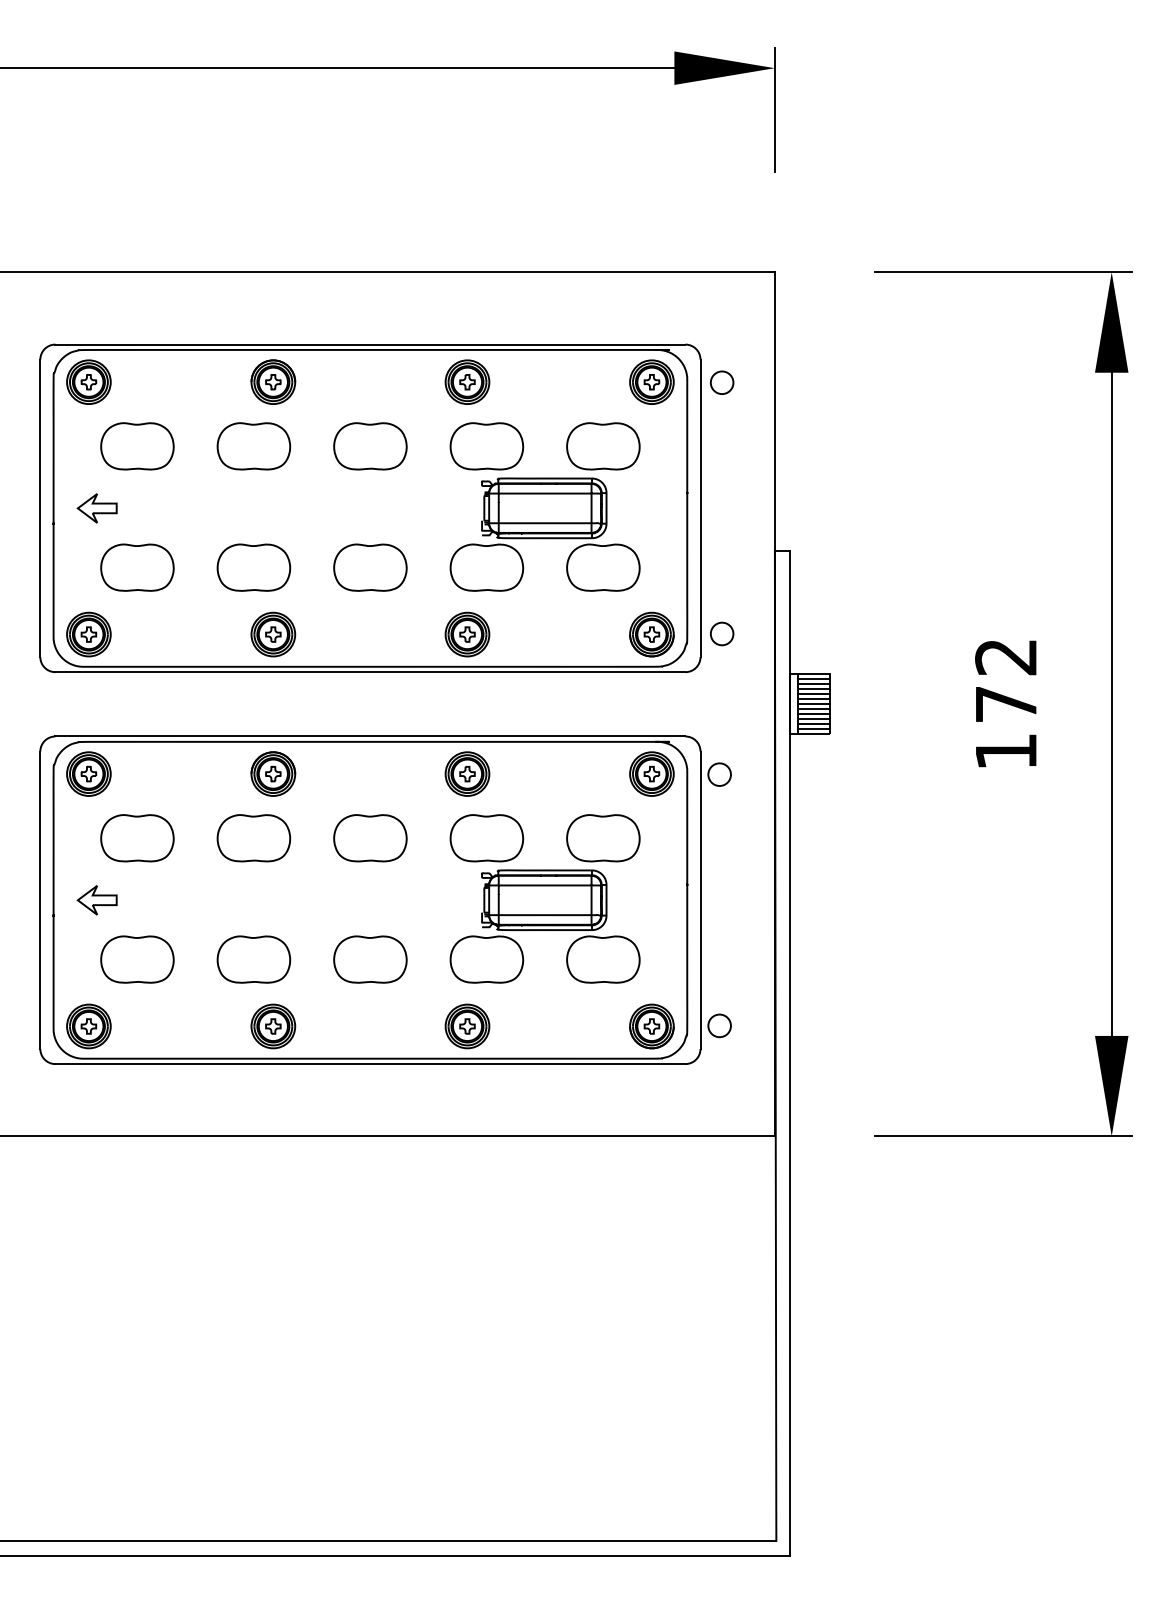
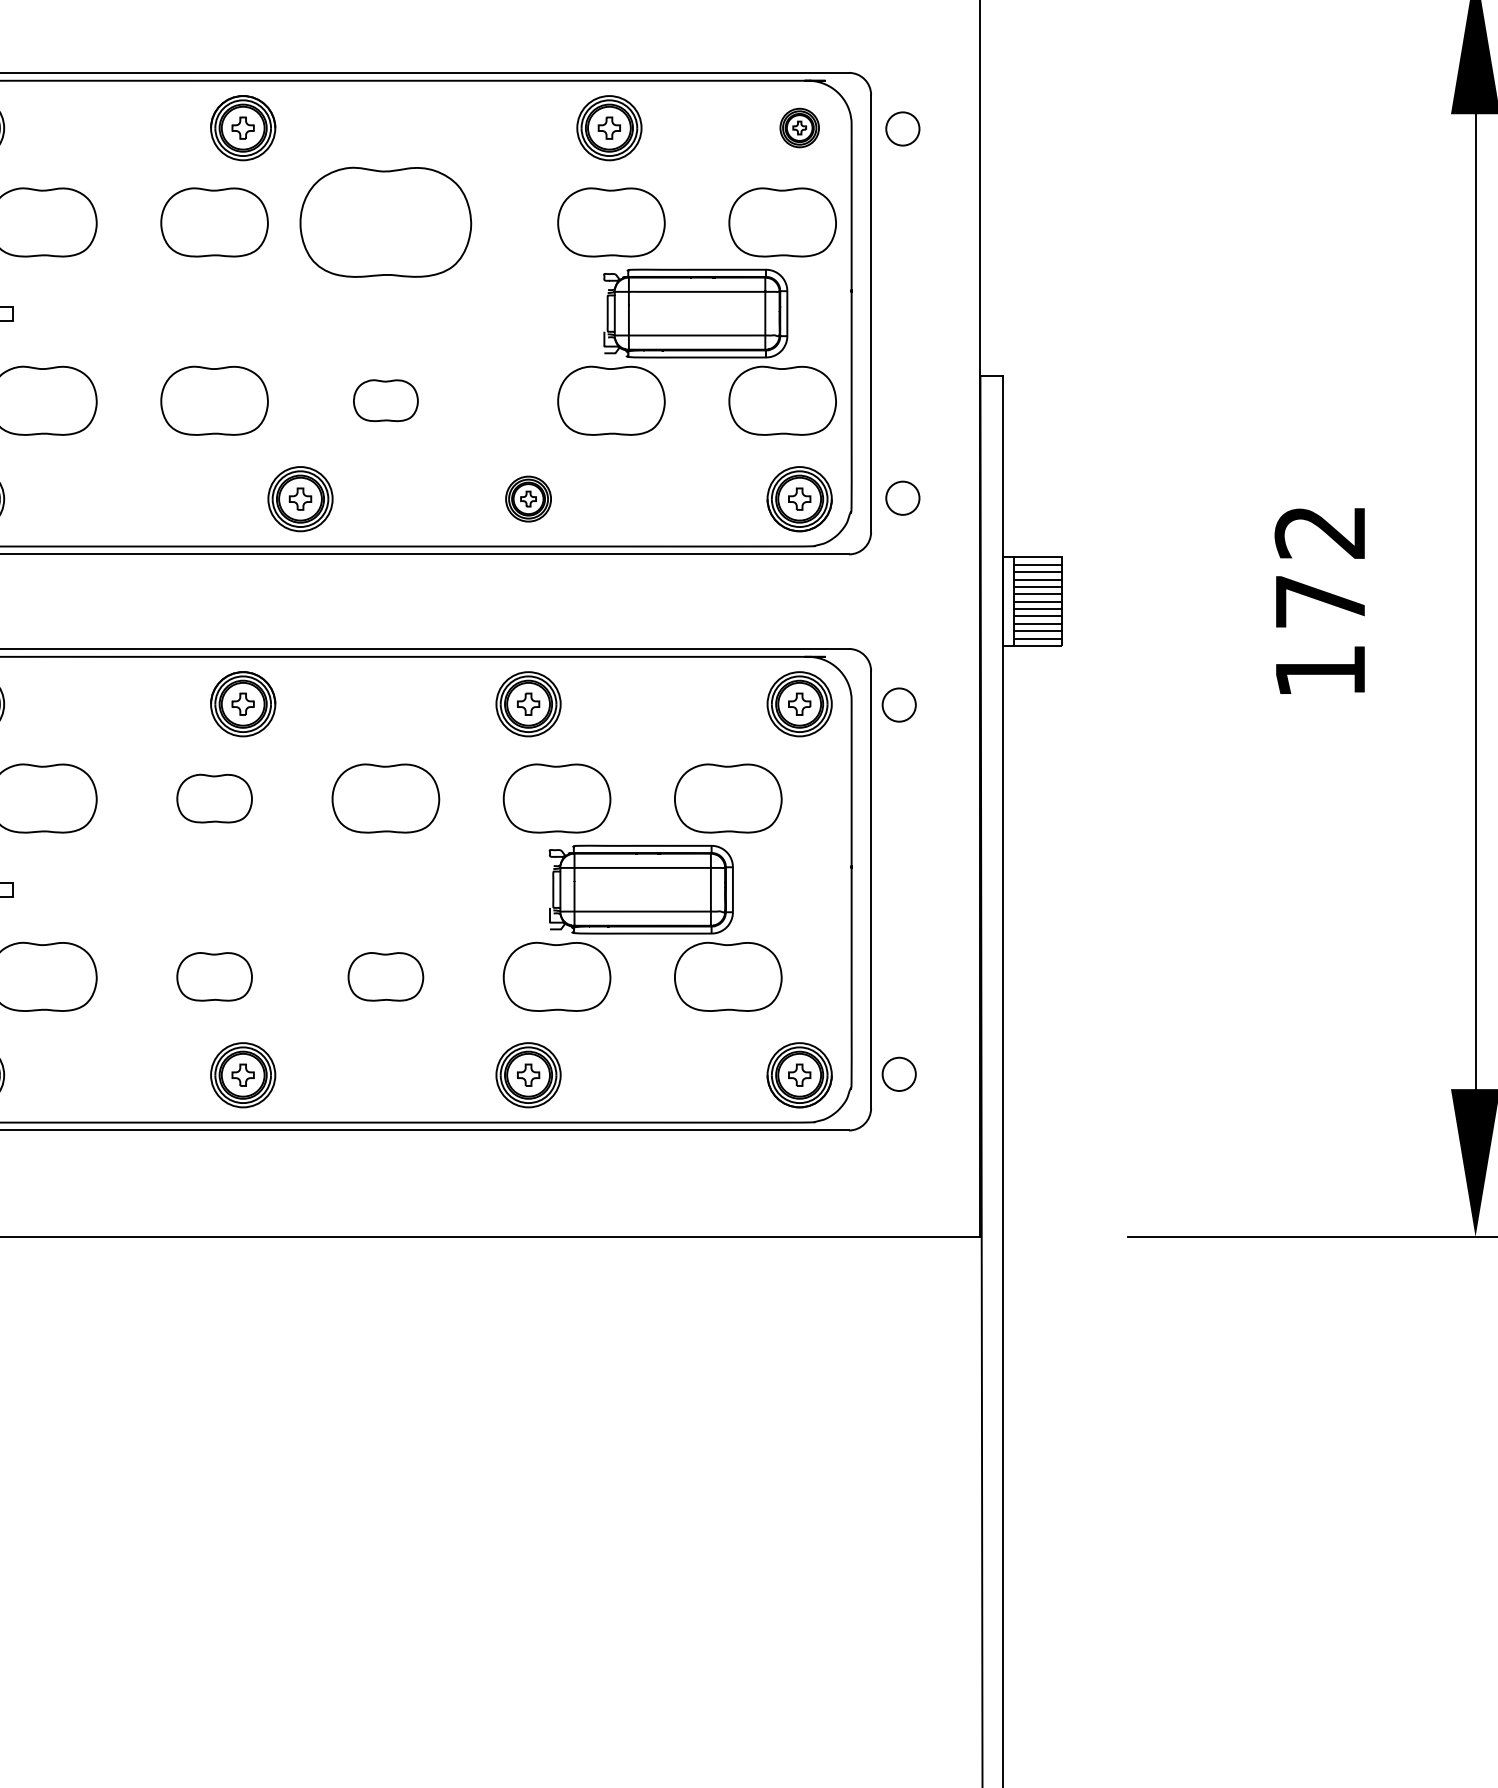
part: (467, 381) -> (609, 127), moved
part: (651, 381) -> (799, 127), size x0.6
part: (370, 446) -> (385, 222), size x1.6
part: (544, 506) -> (696, 310), moved
part: (370, 567) -> (385, 400), size x0.6
part: (273, 634) -> (300, 499), moved
part: (467, 634) -> (528, 499), size x0.7
part: (253, 838) -> (213, 798), size x0.7
part: (253, 959) -> (213, 976), size x0.7
part: (370, 959) -> (385, 976), size x0.7

